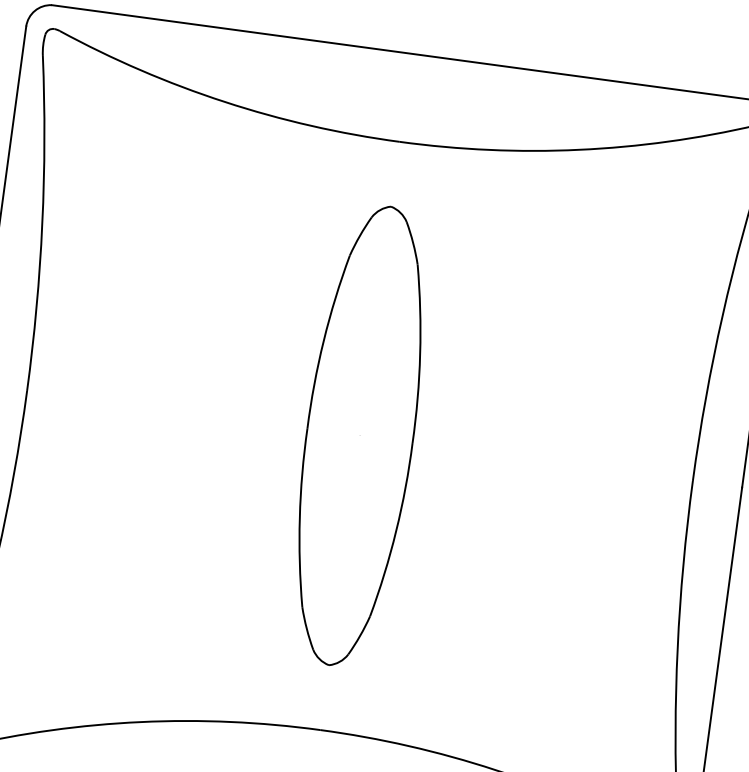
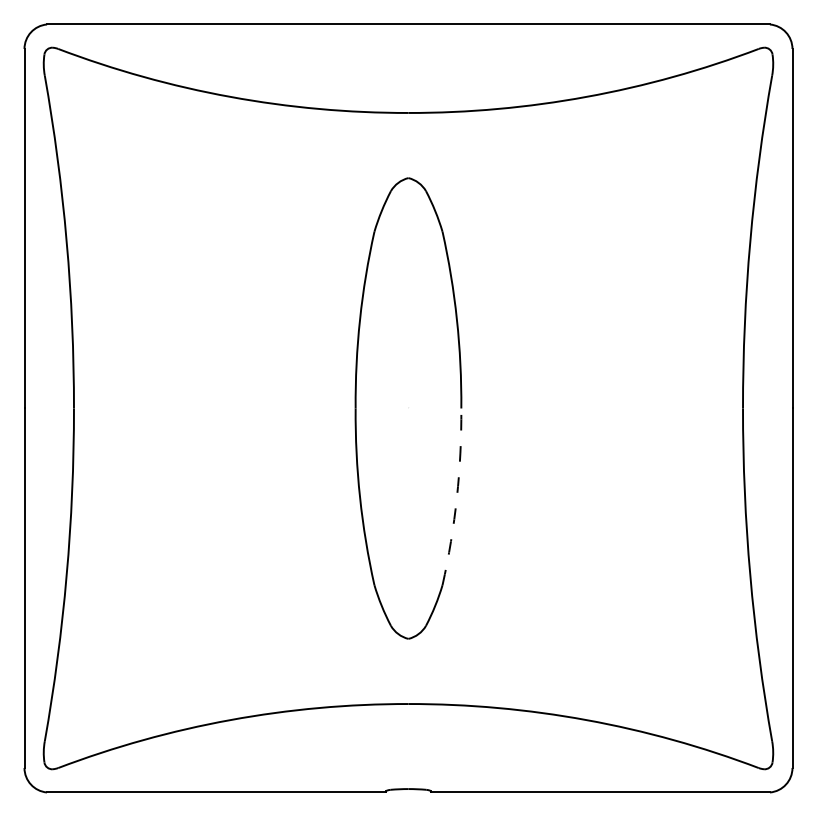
arc: (395, 530) -> (456, 497), solid -> dashed

